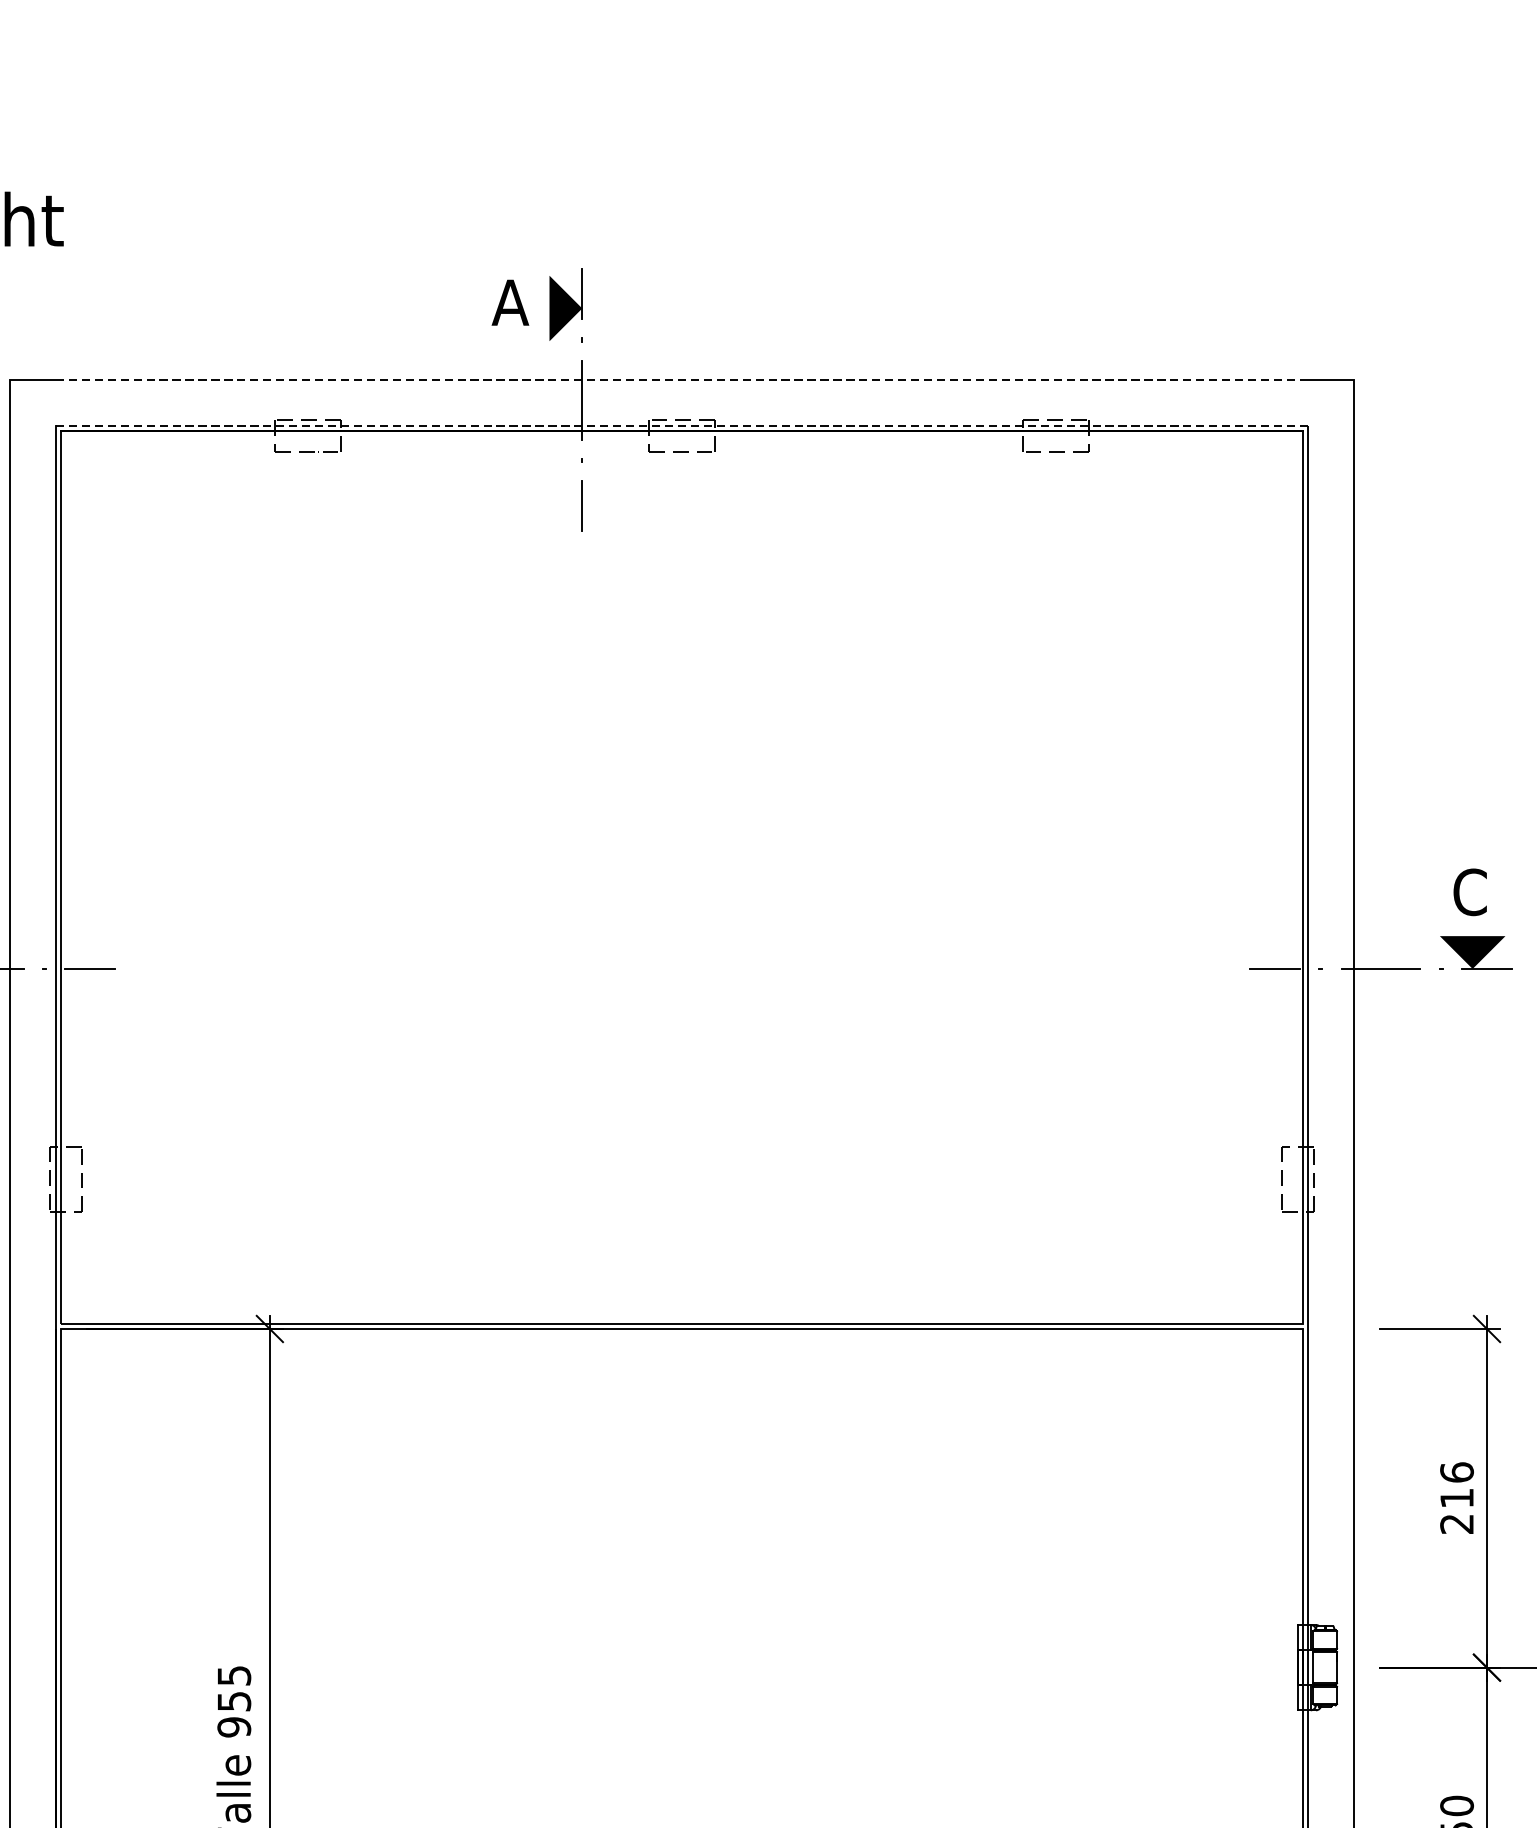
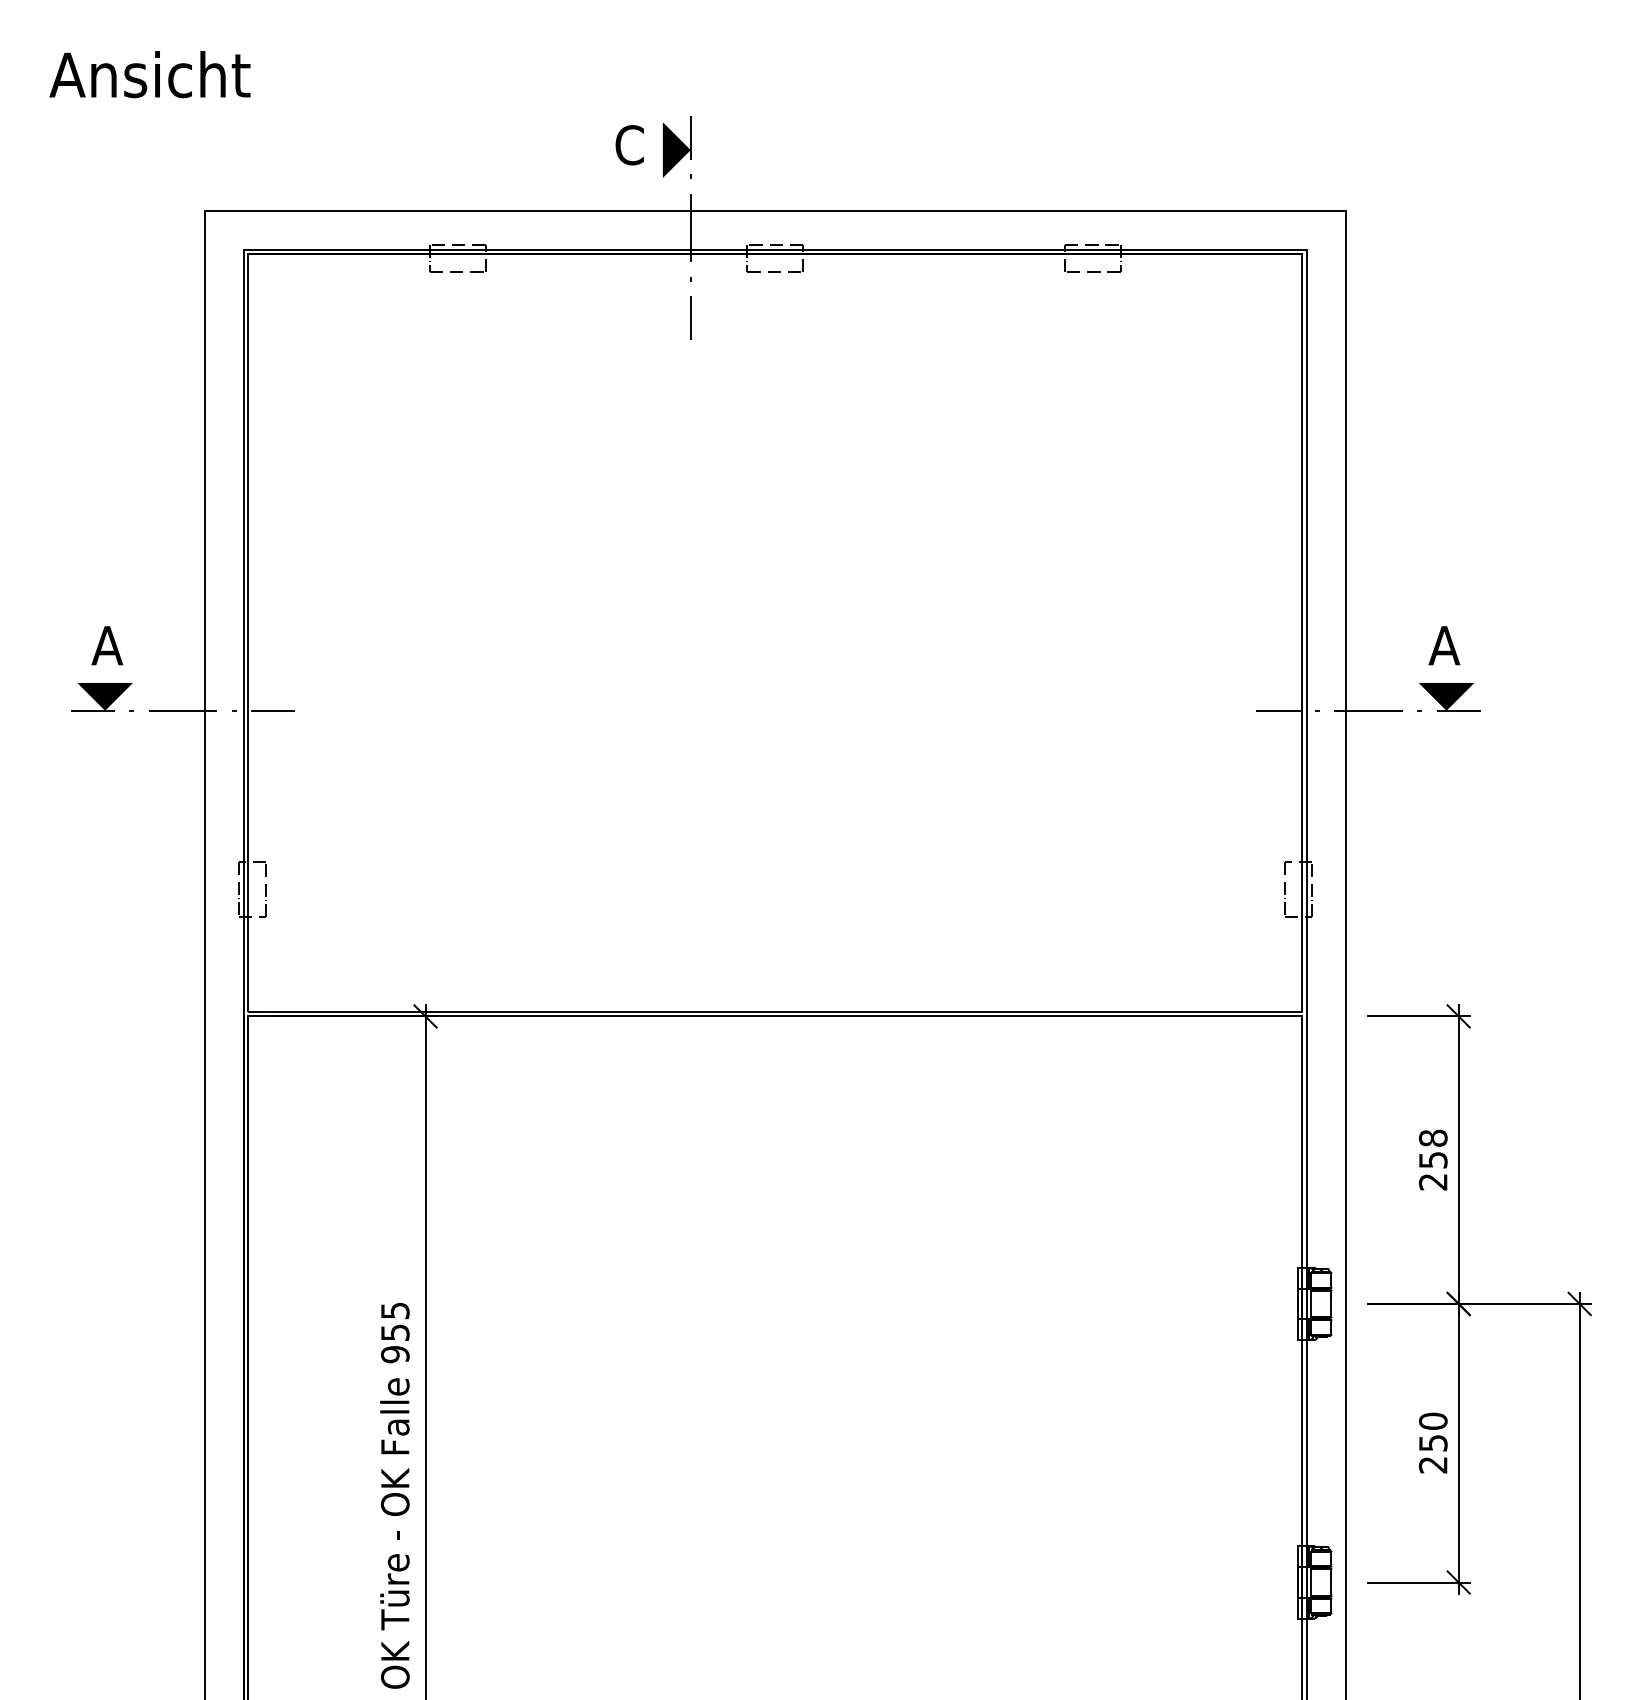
text: (510, 303) -> (629, 145), A -> C
line: (682, 379) -> (775, 210), dashed -> solid
line: (682, 425) -> (775, 249), dashed -> solid
text: (1470, 892) -> (1444, 645), C -> A
text: (1456, 1484) -> (1432, 1148), 216 -> 258

